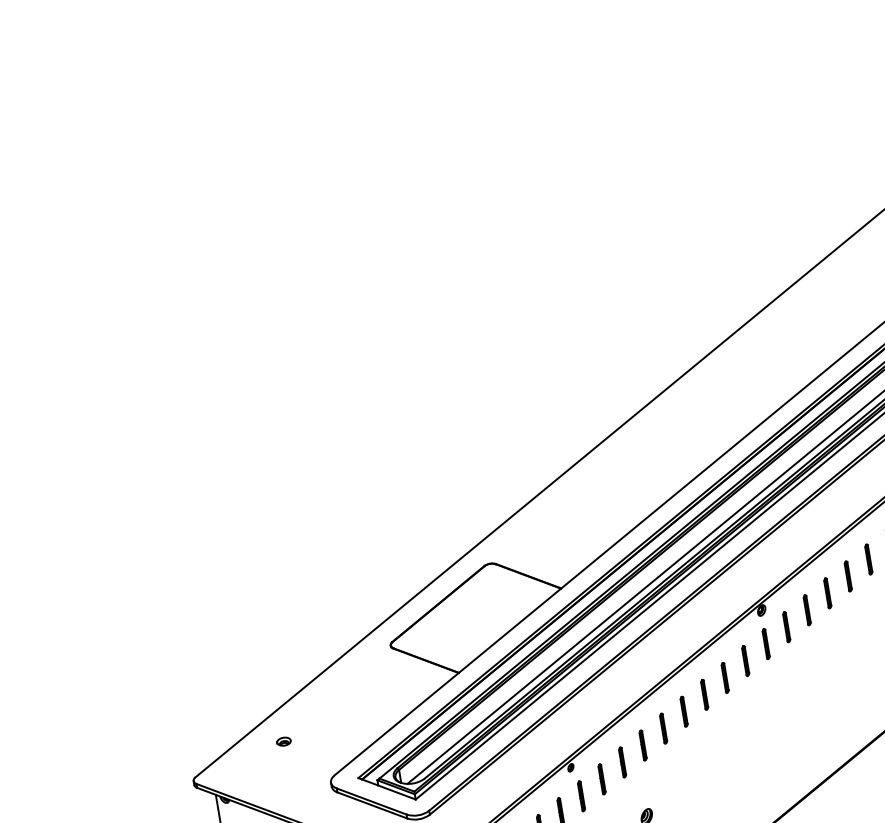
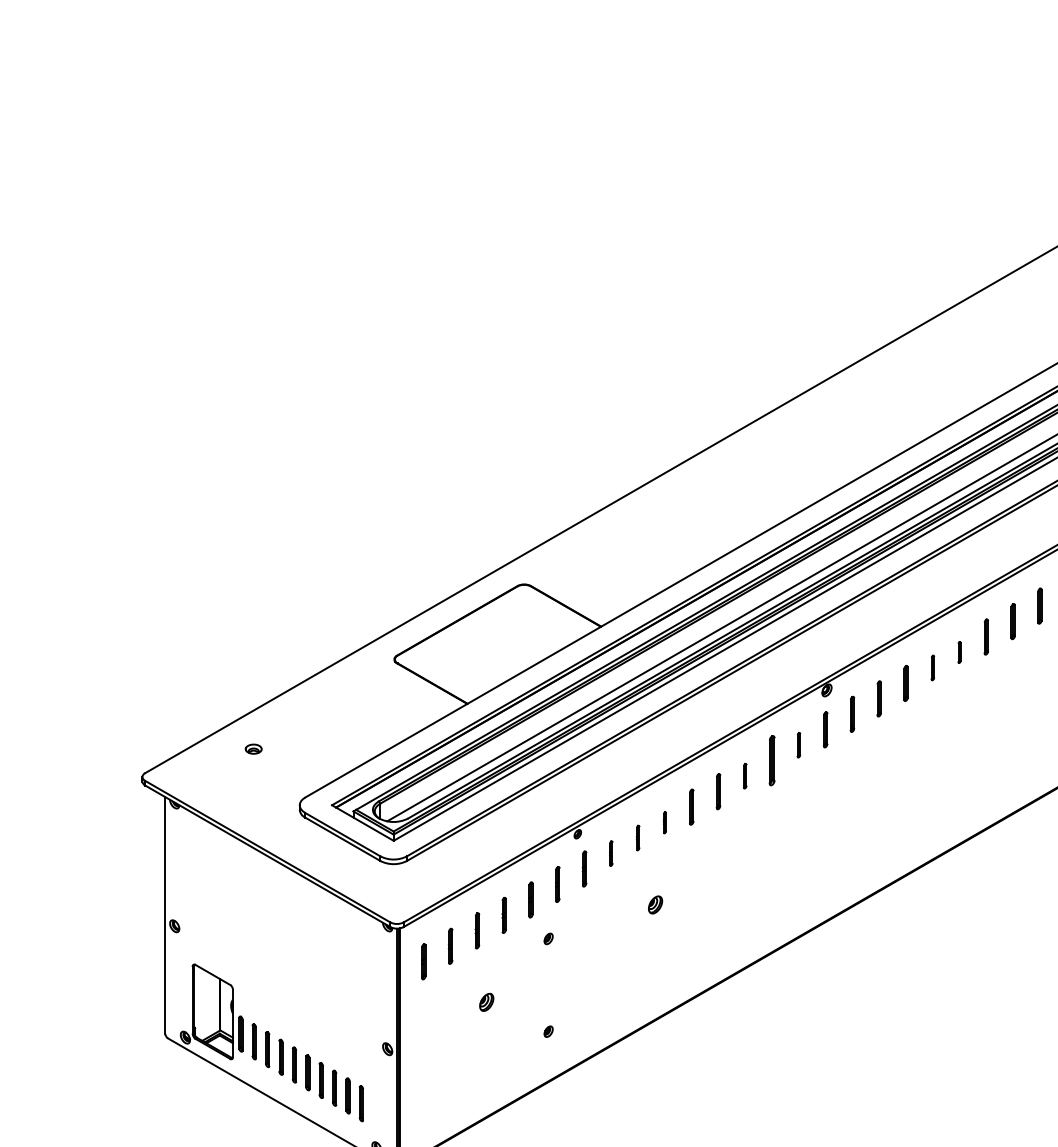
part: (868, 559) -> (959, 652), size x0.6
part: (847, 576) -> (932, 667), size x0.7
part: (745, 660) -> (798, 744), size x0.7
part: (724, 677) -> (771, 760), size x1.4
part: (703, 694) -> (744, 775), size x0.7
part: (642, 745) -> (664, 822), size x0.6
part: (621, 762) -> (637, 837), size x0.7
part: (601, 779) -> (610, 853), size x0.7

